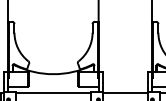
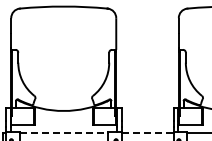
line: (54, 92) -> (64, 132), solid -> dashed
line: (125, 92) -> (147, 132), solid -> dashed

